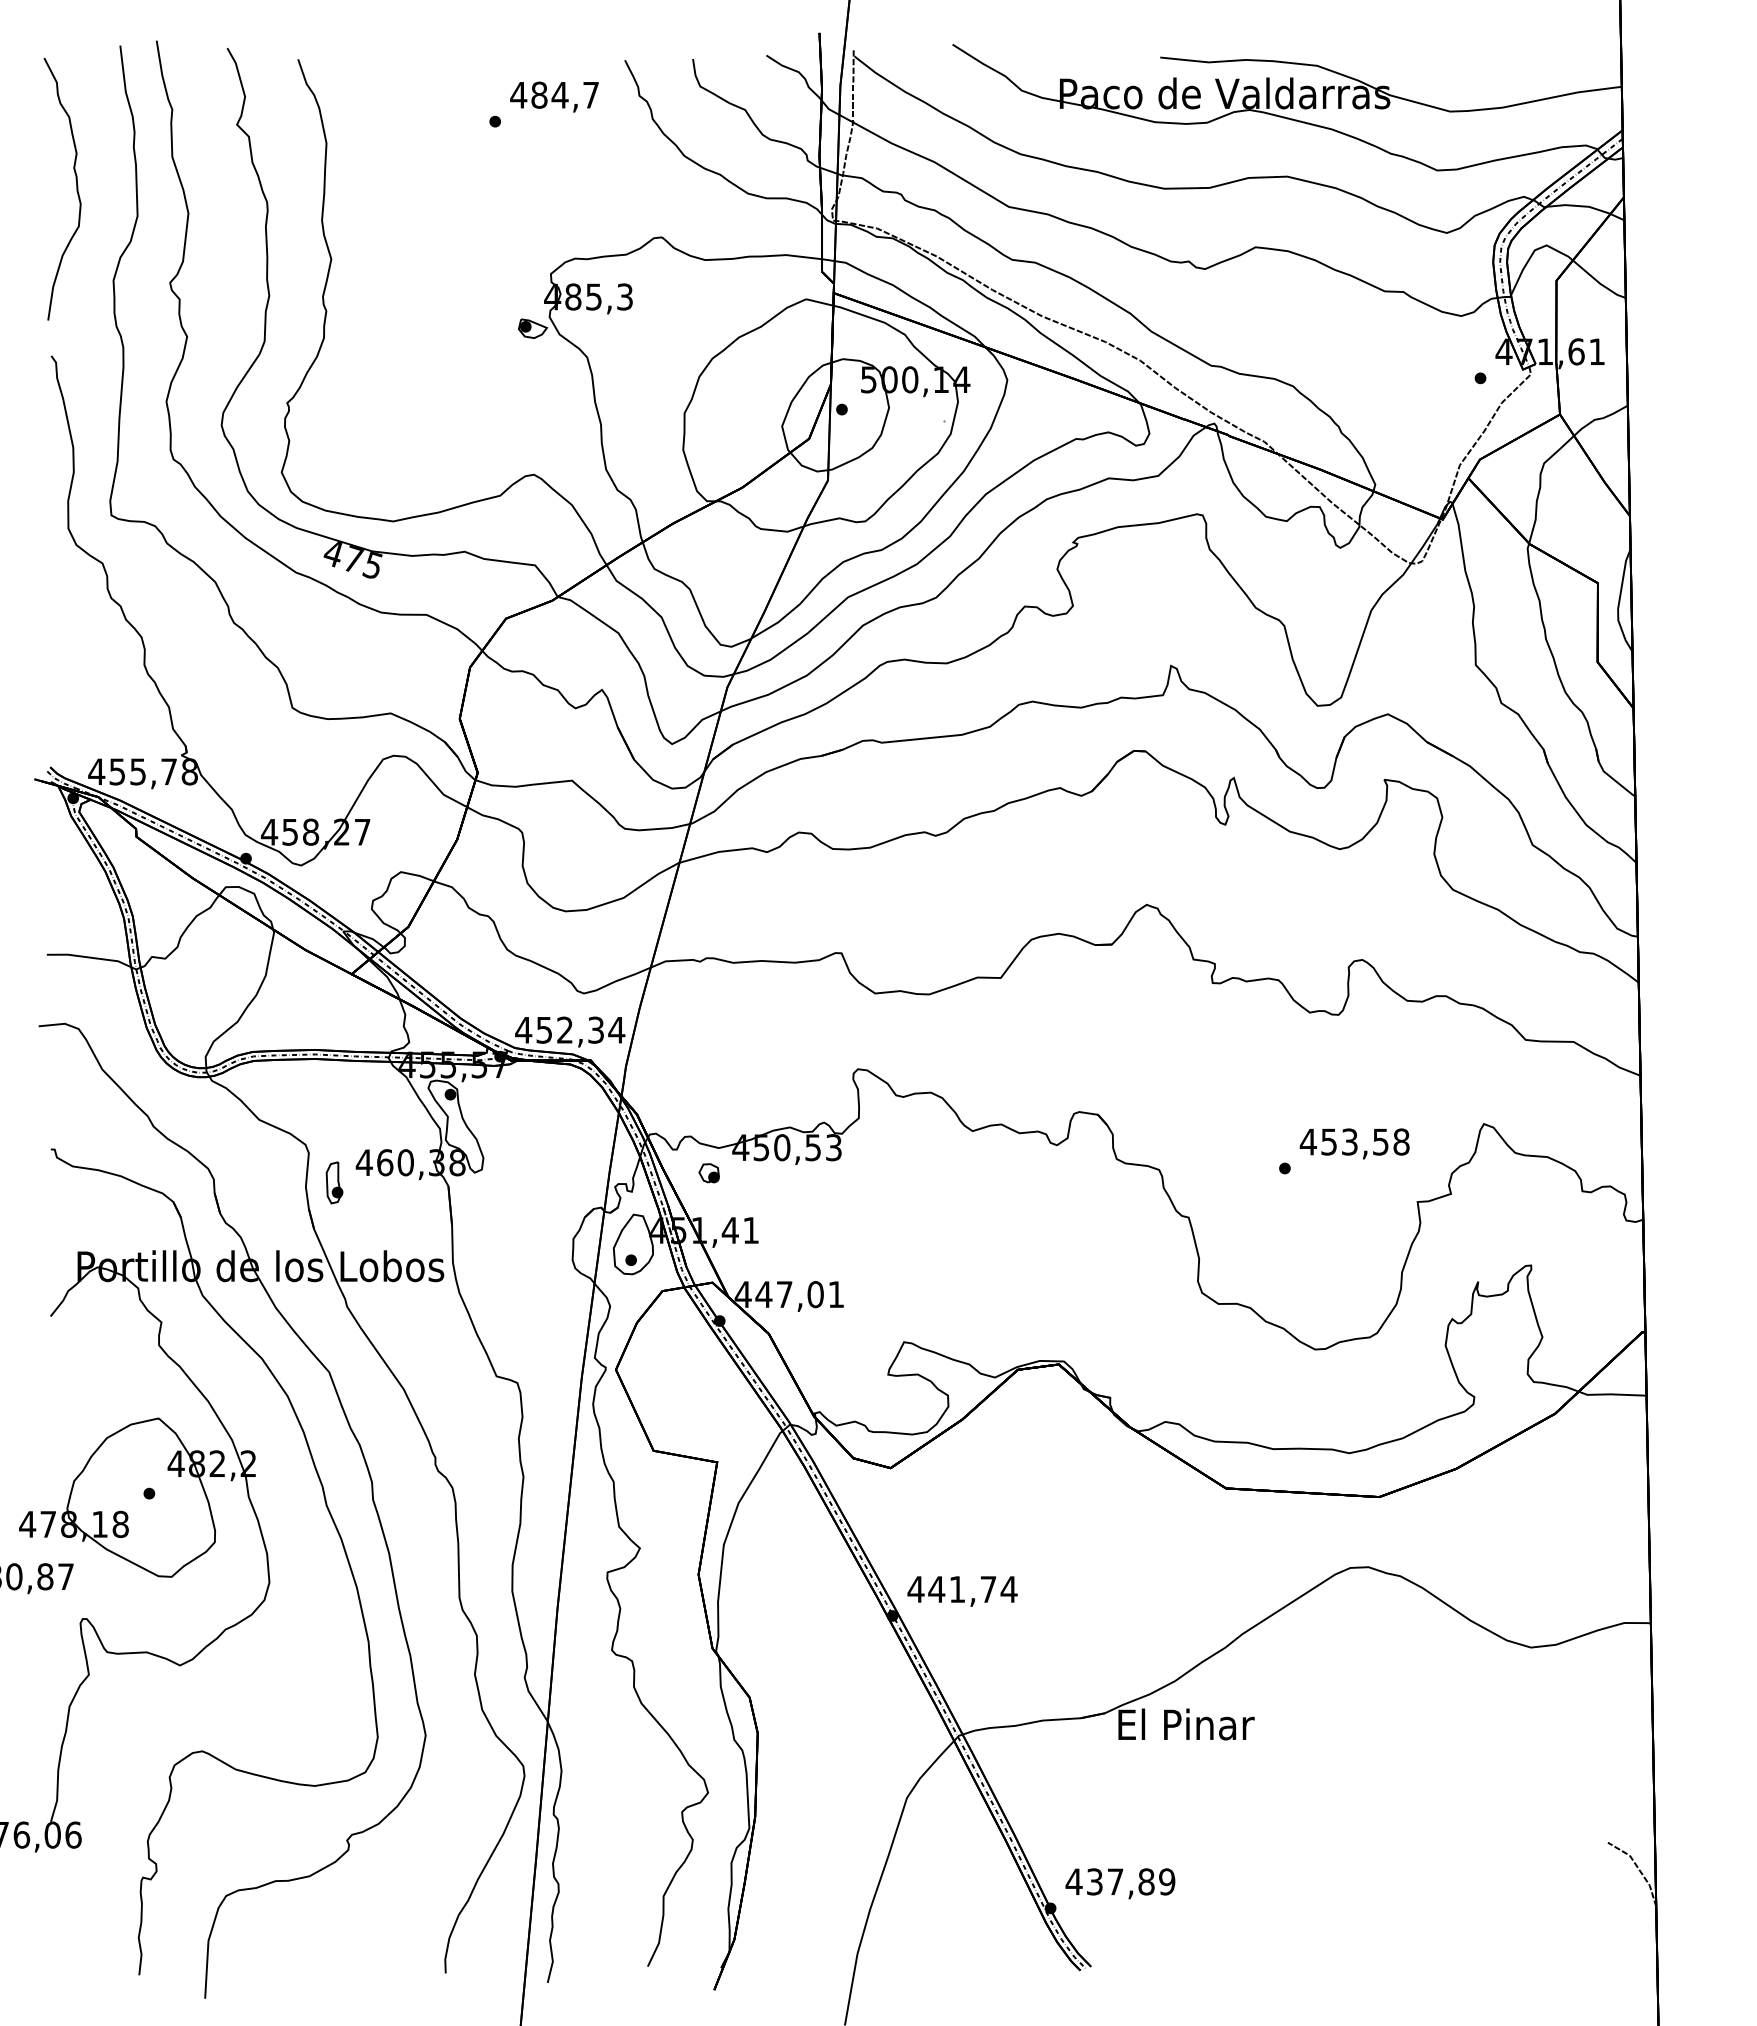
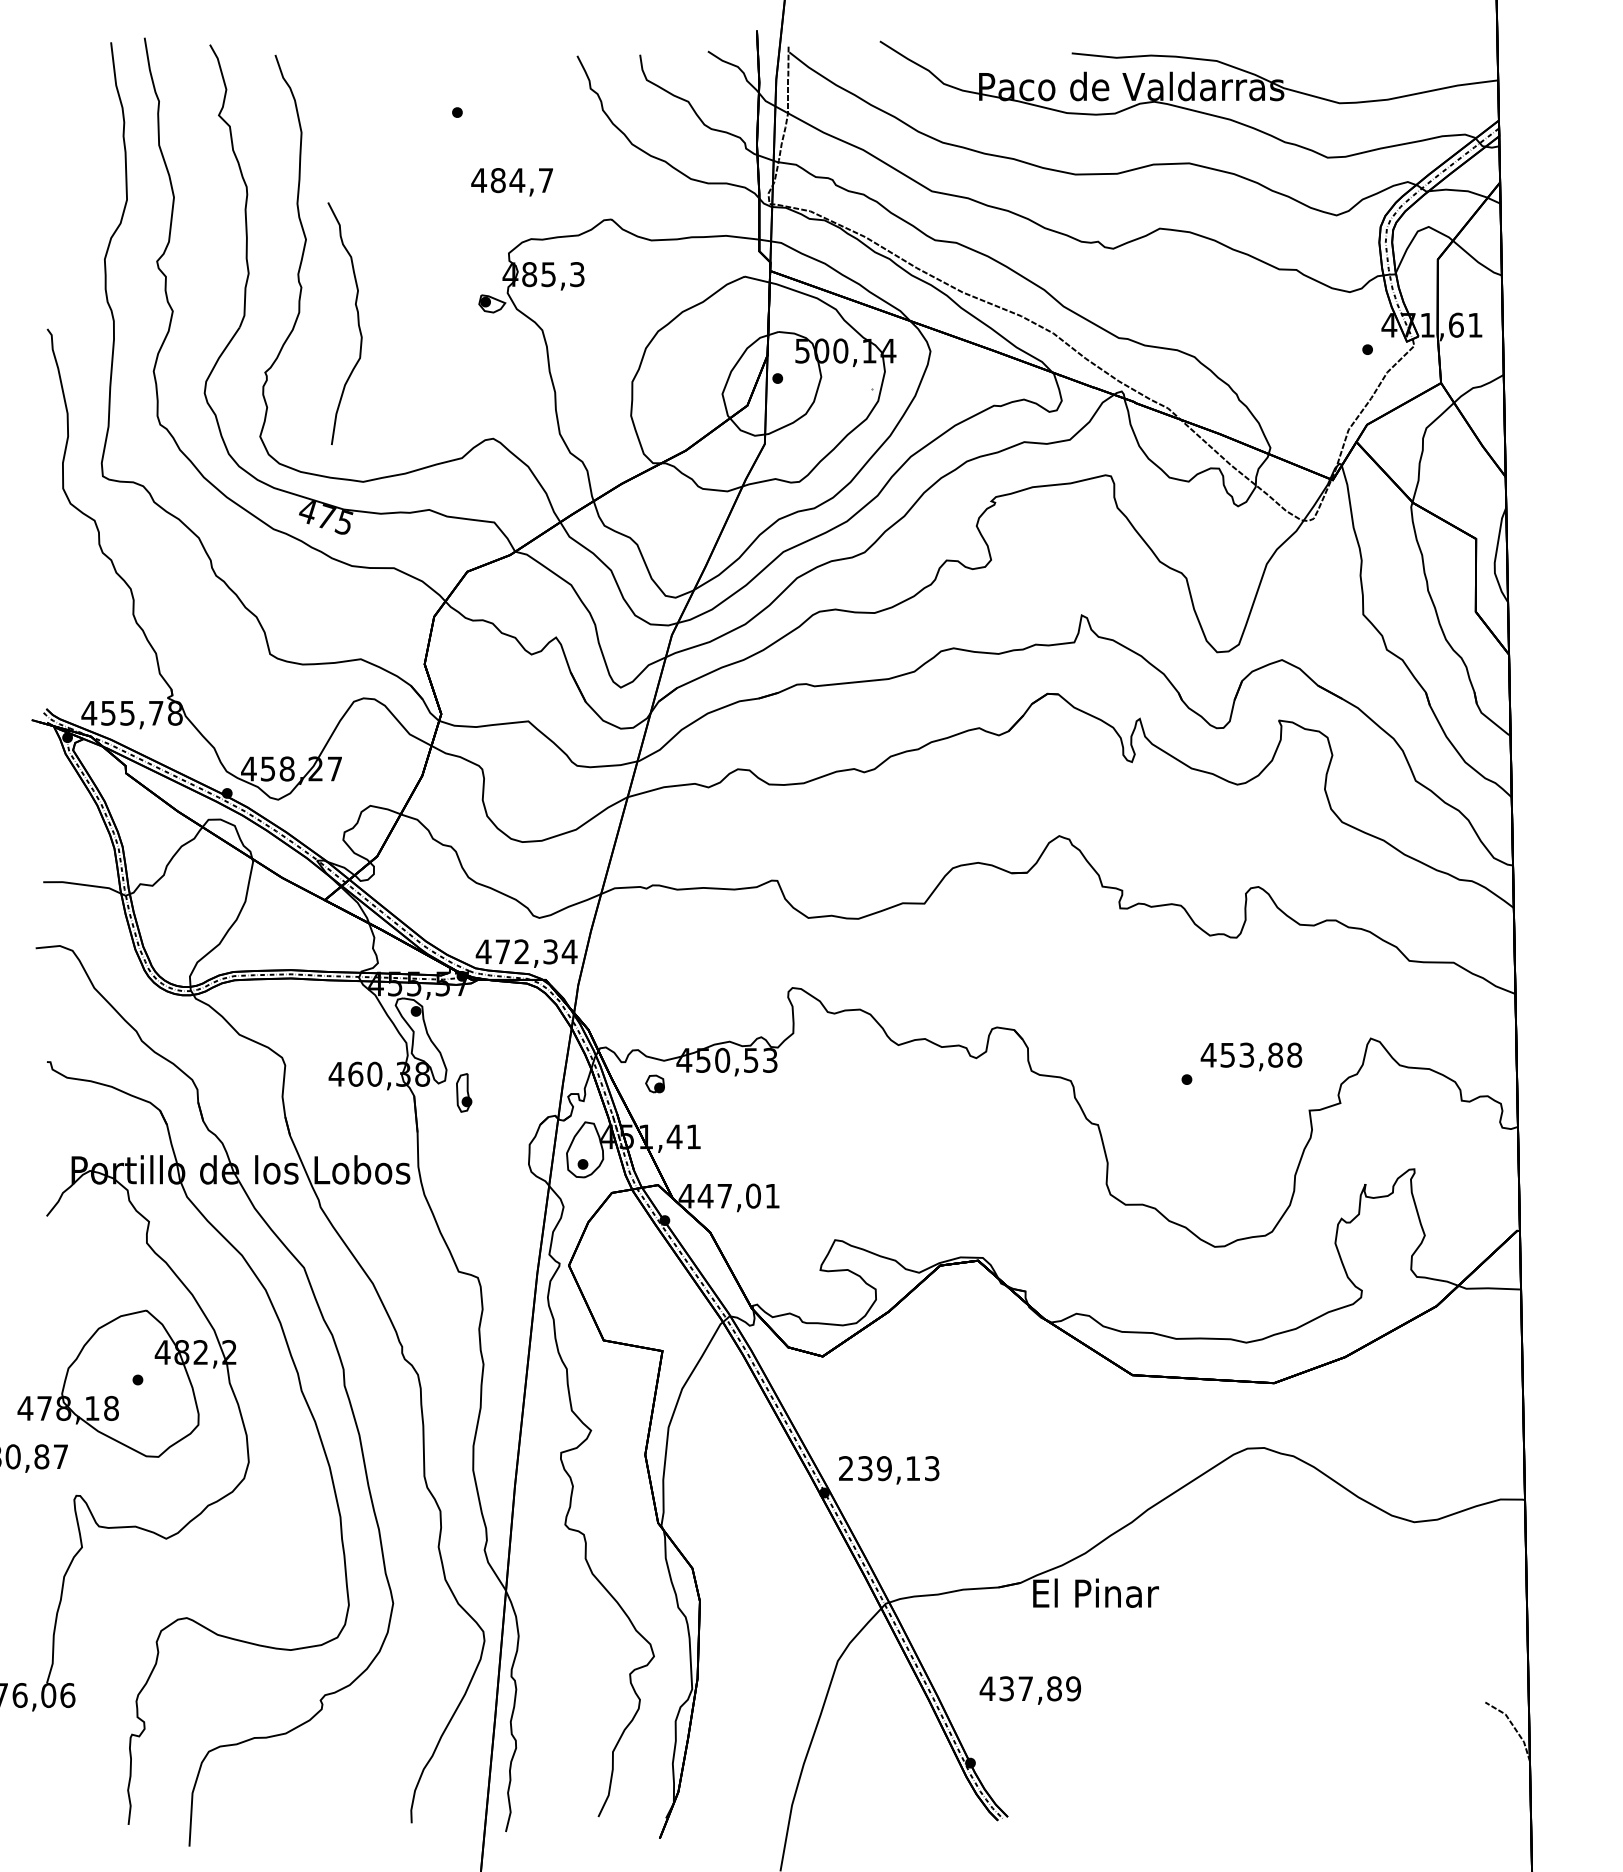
text: (554, 96) -> (512, 181), moved
curve: (76, 189) -> (357, 323), moved
text: (543, 1030) -> (502, 952), 452,34 -> 472,34
text: (1380, 1141) -> (1275, 1054), 453,58 -> 453,88
part: (334, 1182) -> (464, 1092), moved
text: (962, 1589) -> (889, 1468), 441,74 -> 239,13
text: (1120, 1883) -> (1030, 1690), moved

